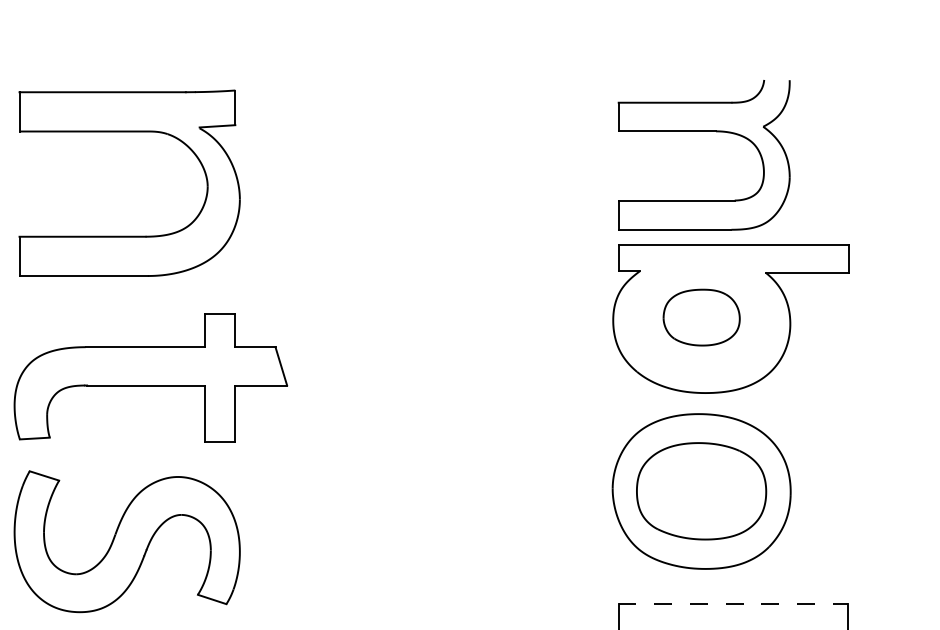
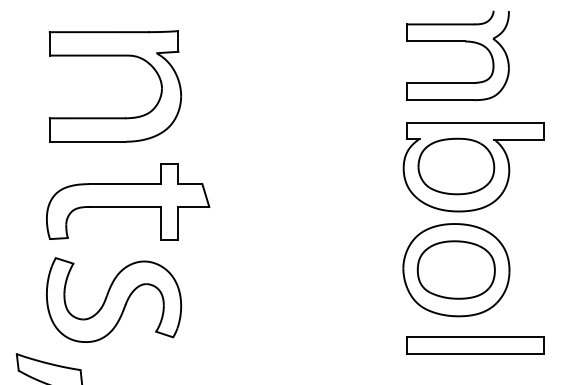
part: (703, 131) -> (457, 41), moved
part: (701, 317) -> (456, 166), size x1.67
line: (733, 604) -> (475, 337), dashed -> solid

